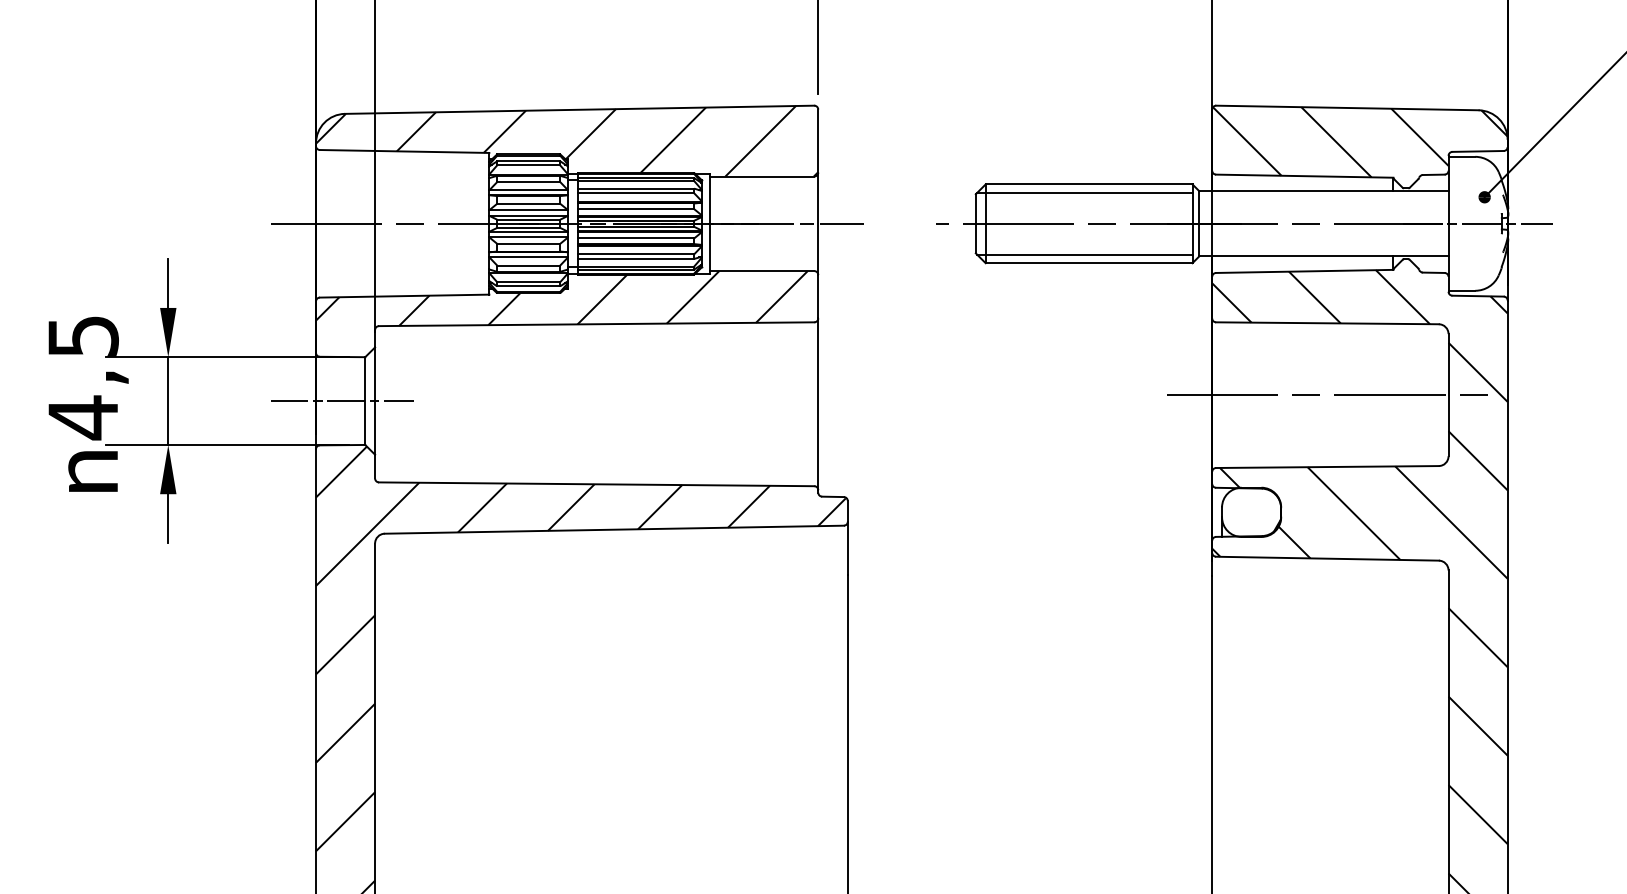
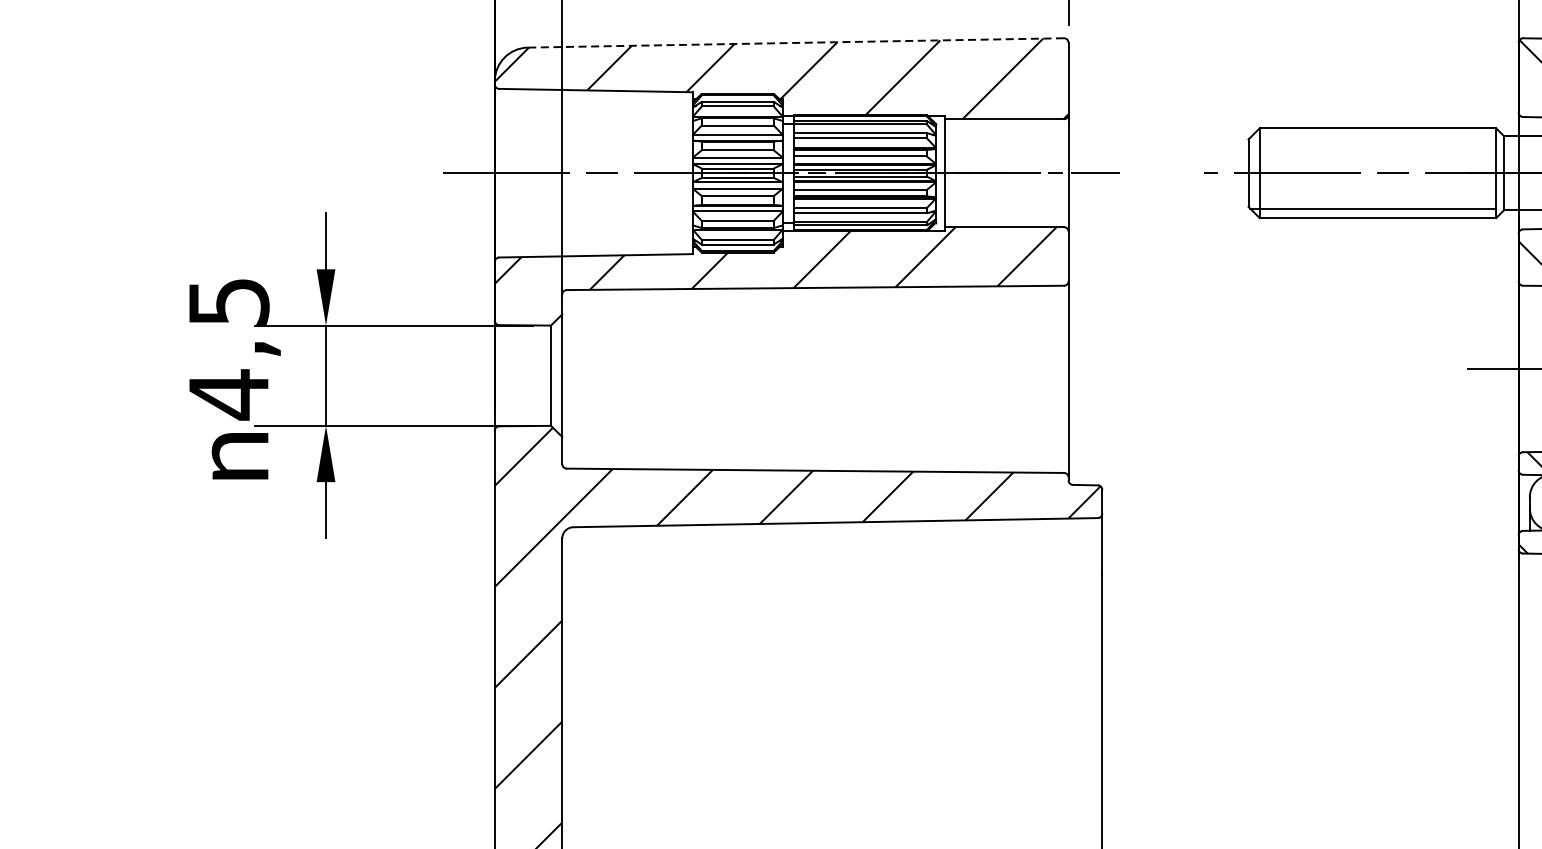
line: (579, 109) -> (795, 42), solid -> dashed
line: (1084, 192) -> (1372, 137), removed
line: (342, 401) -> (525, 376), removed

